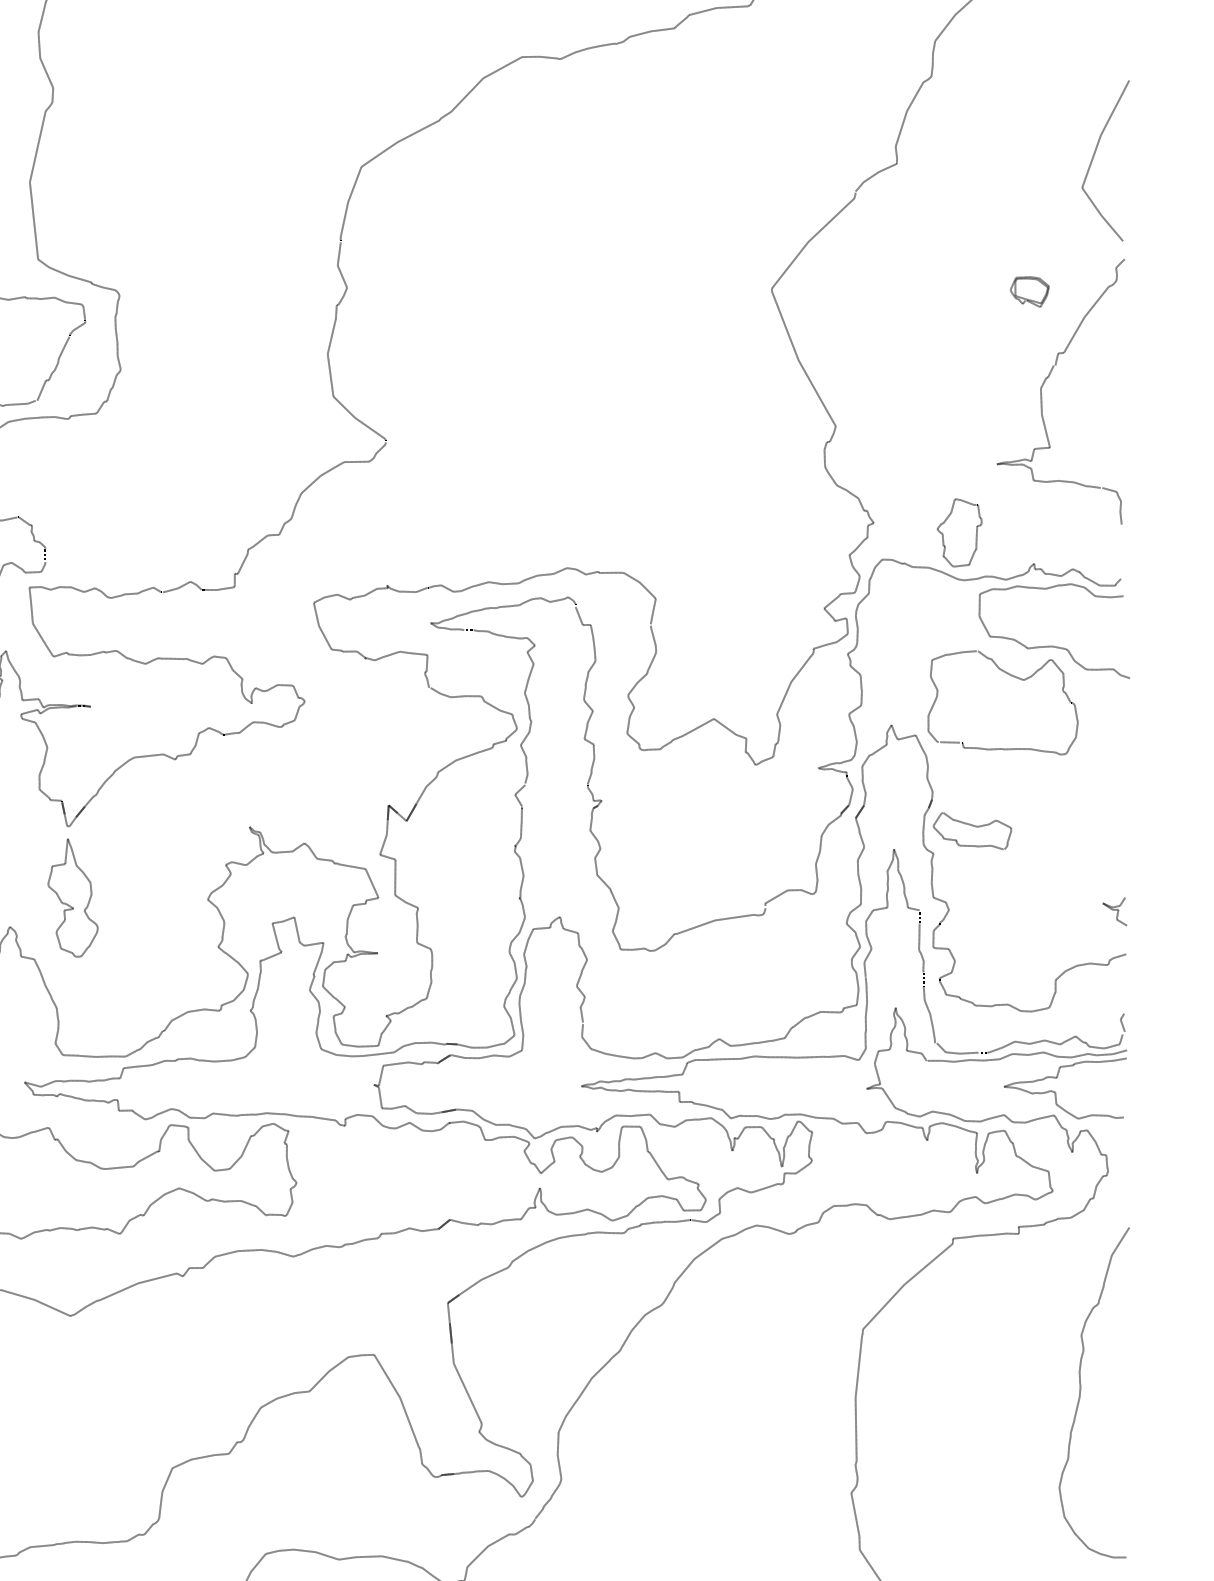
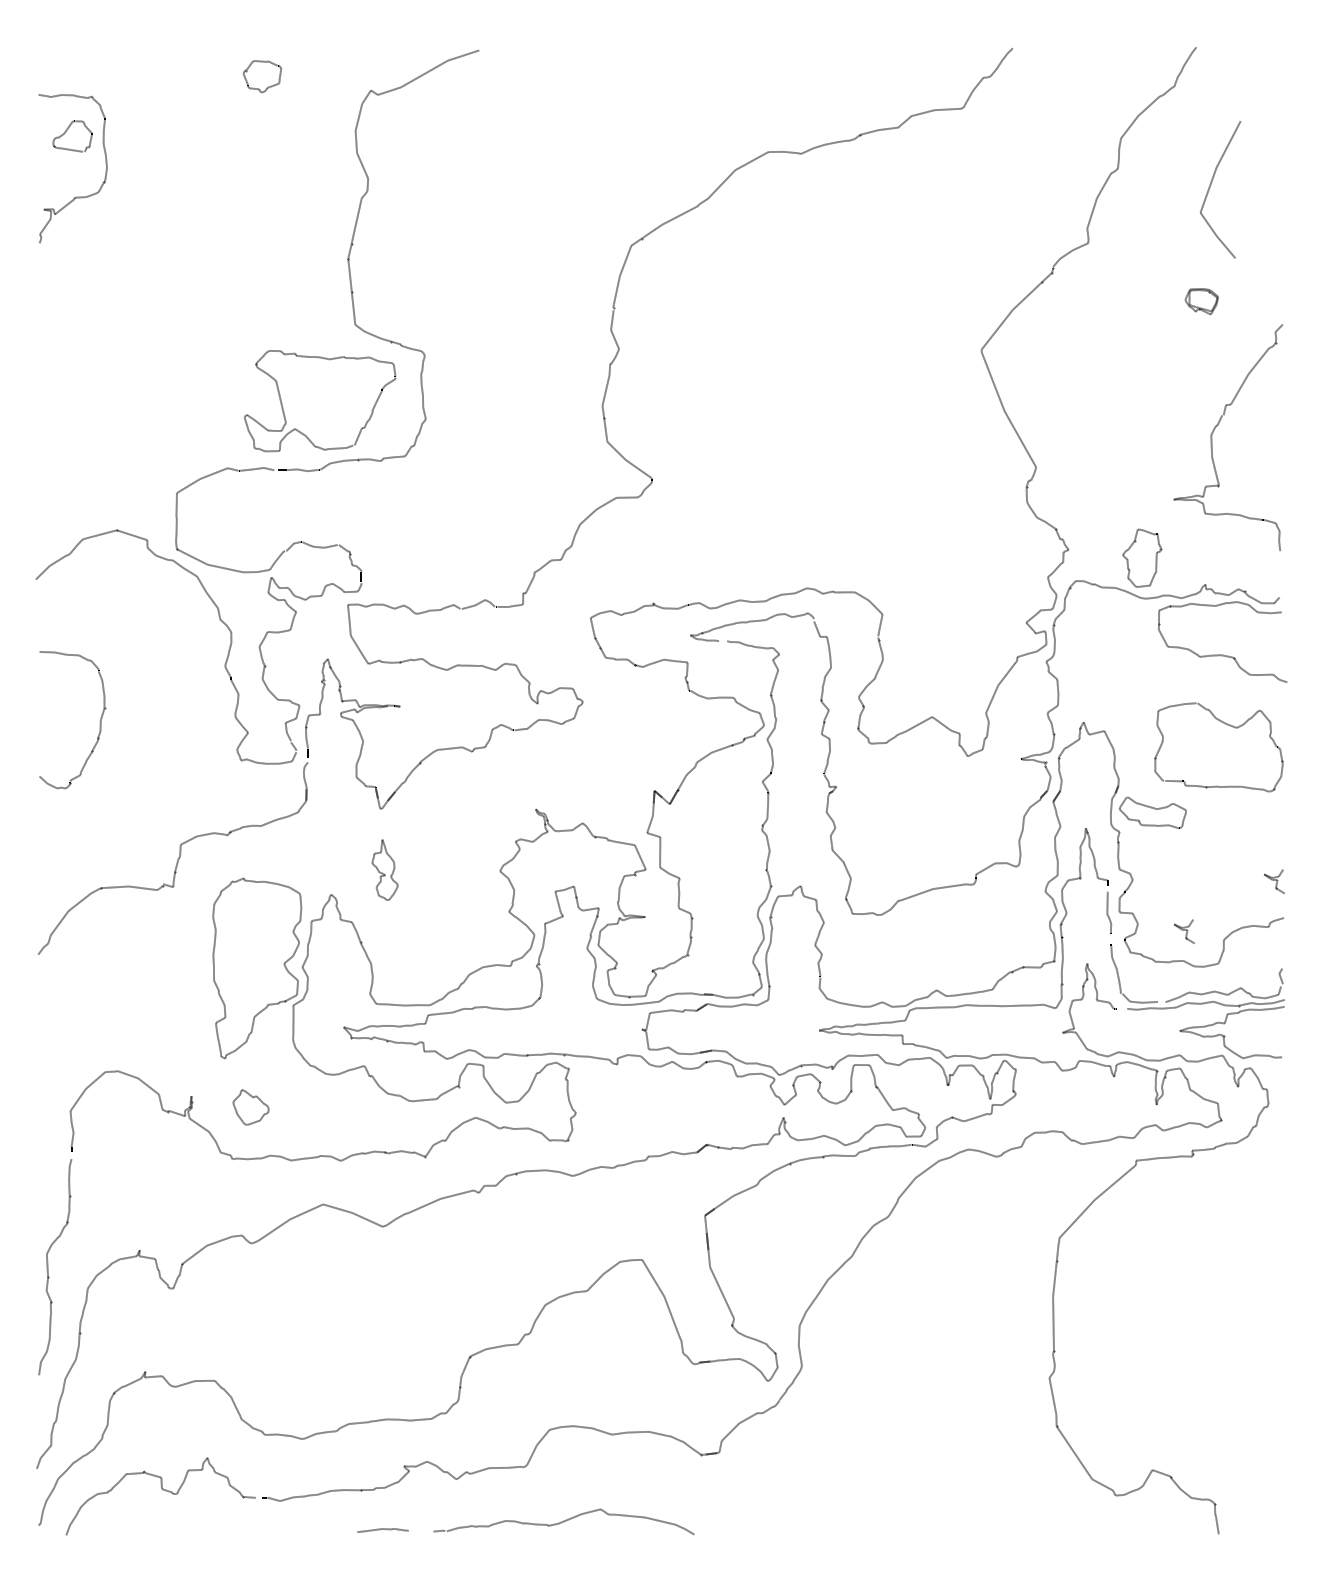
curve: (1095, 155) -> (1211, 185), moved
part: (1029, 291) -> (1201, 301), moved
part: (1015, 678) -> (1229, 726), moved
part: (72, 897) -> (384, 869), size x0.6
curve: (1009, 968) -> (1184, 930), added
curve: (1081, 1393) -> (1245, 1292), removed

